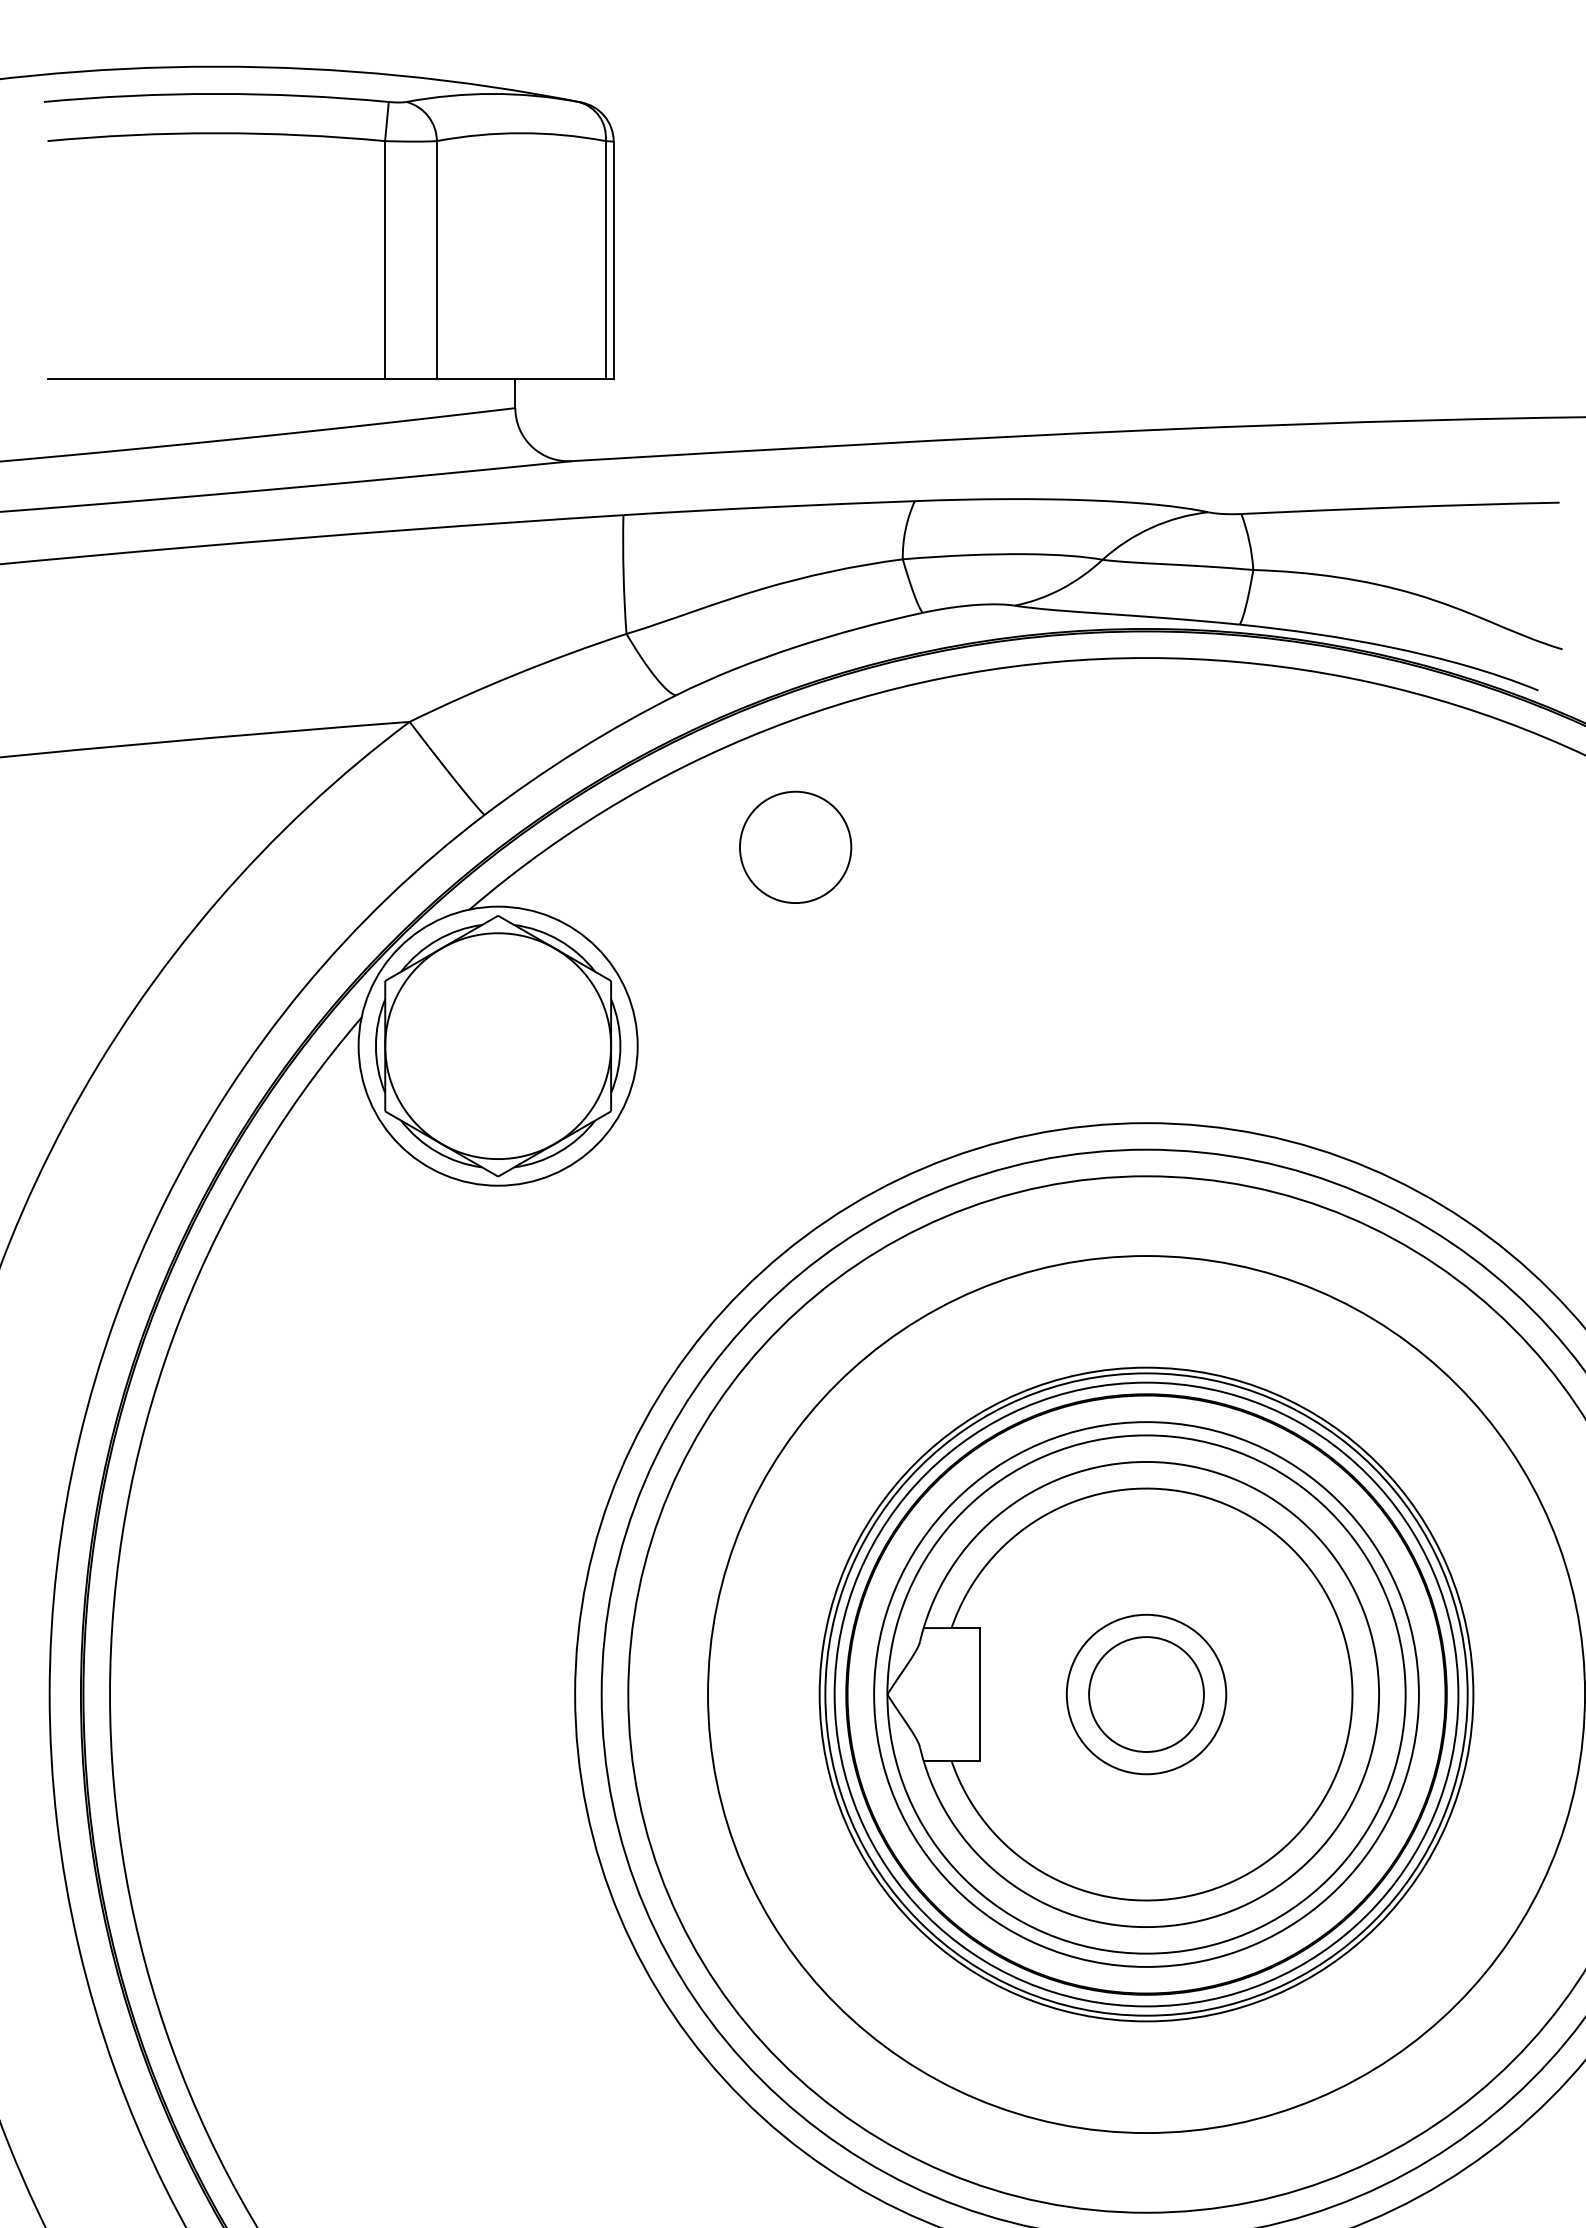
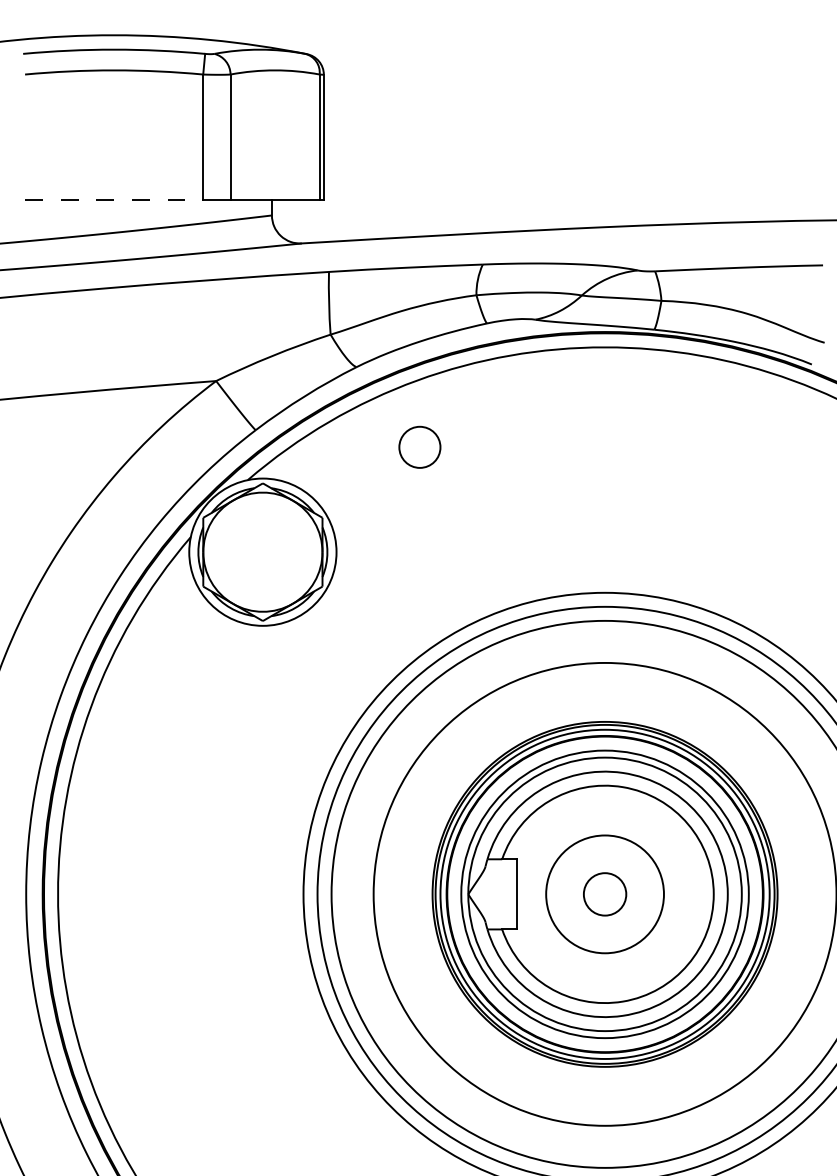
line: (216, 379) -> (114, 200), solid -> dashed
circle: (794, 847) -> (419, 447), size x0.7
circle: (1145, 1694) -> (604, 894), size x0.7
circle: (1147, 1694) -> (605, 894), size x1.4

